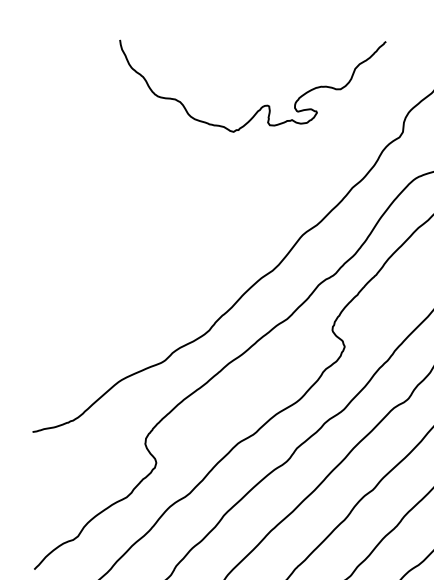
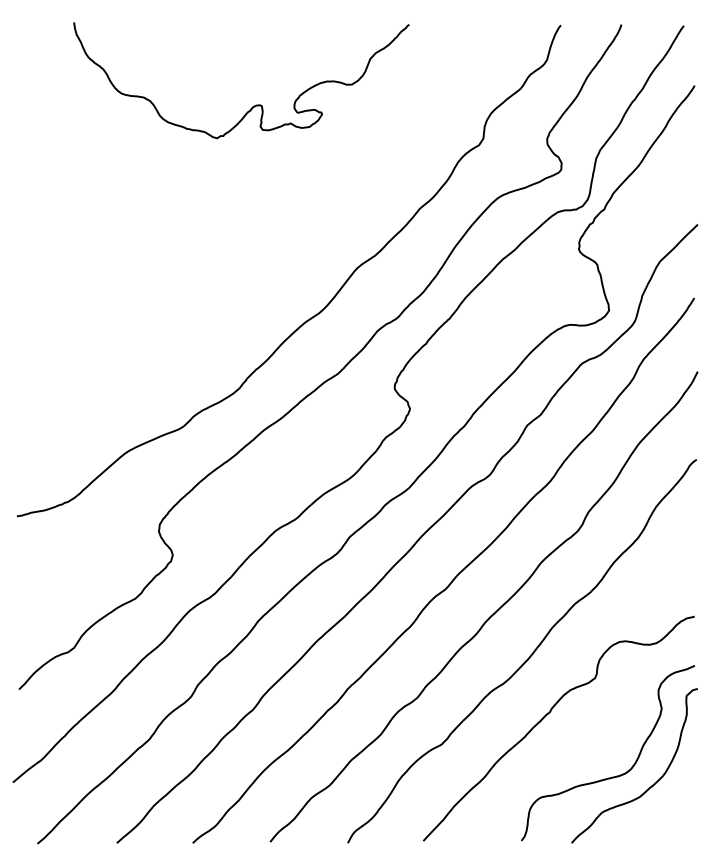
curve: (262, 105) -> (253, 105), moved

